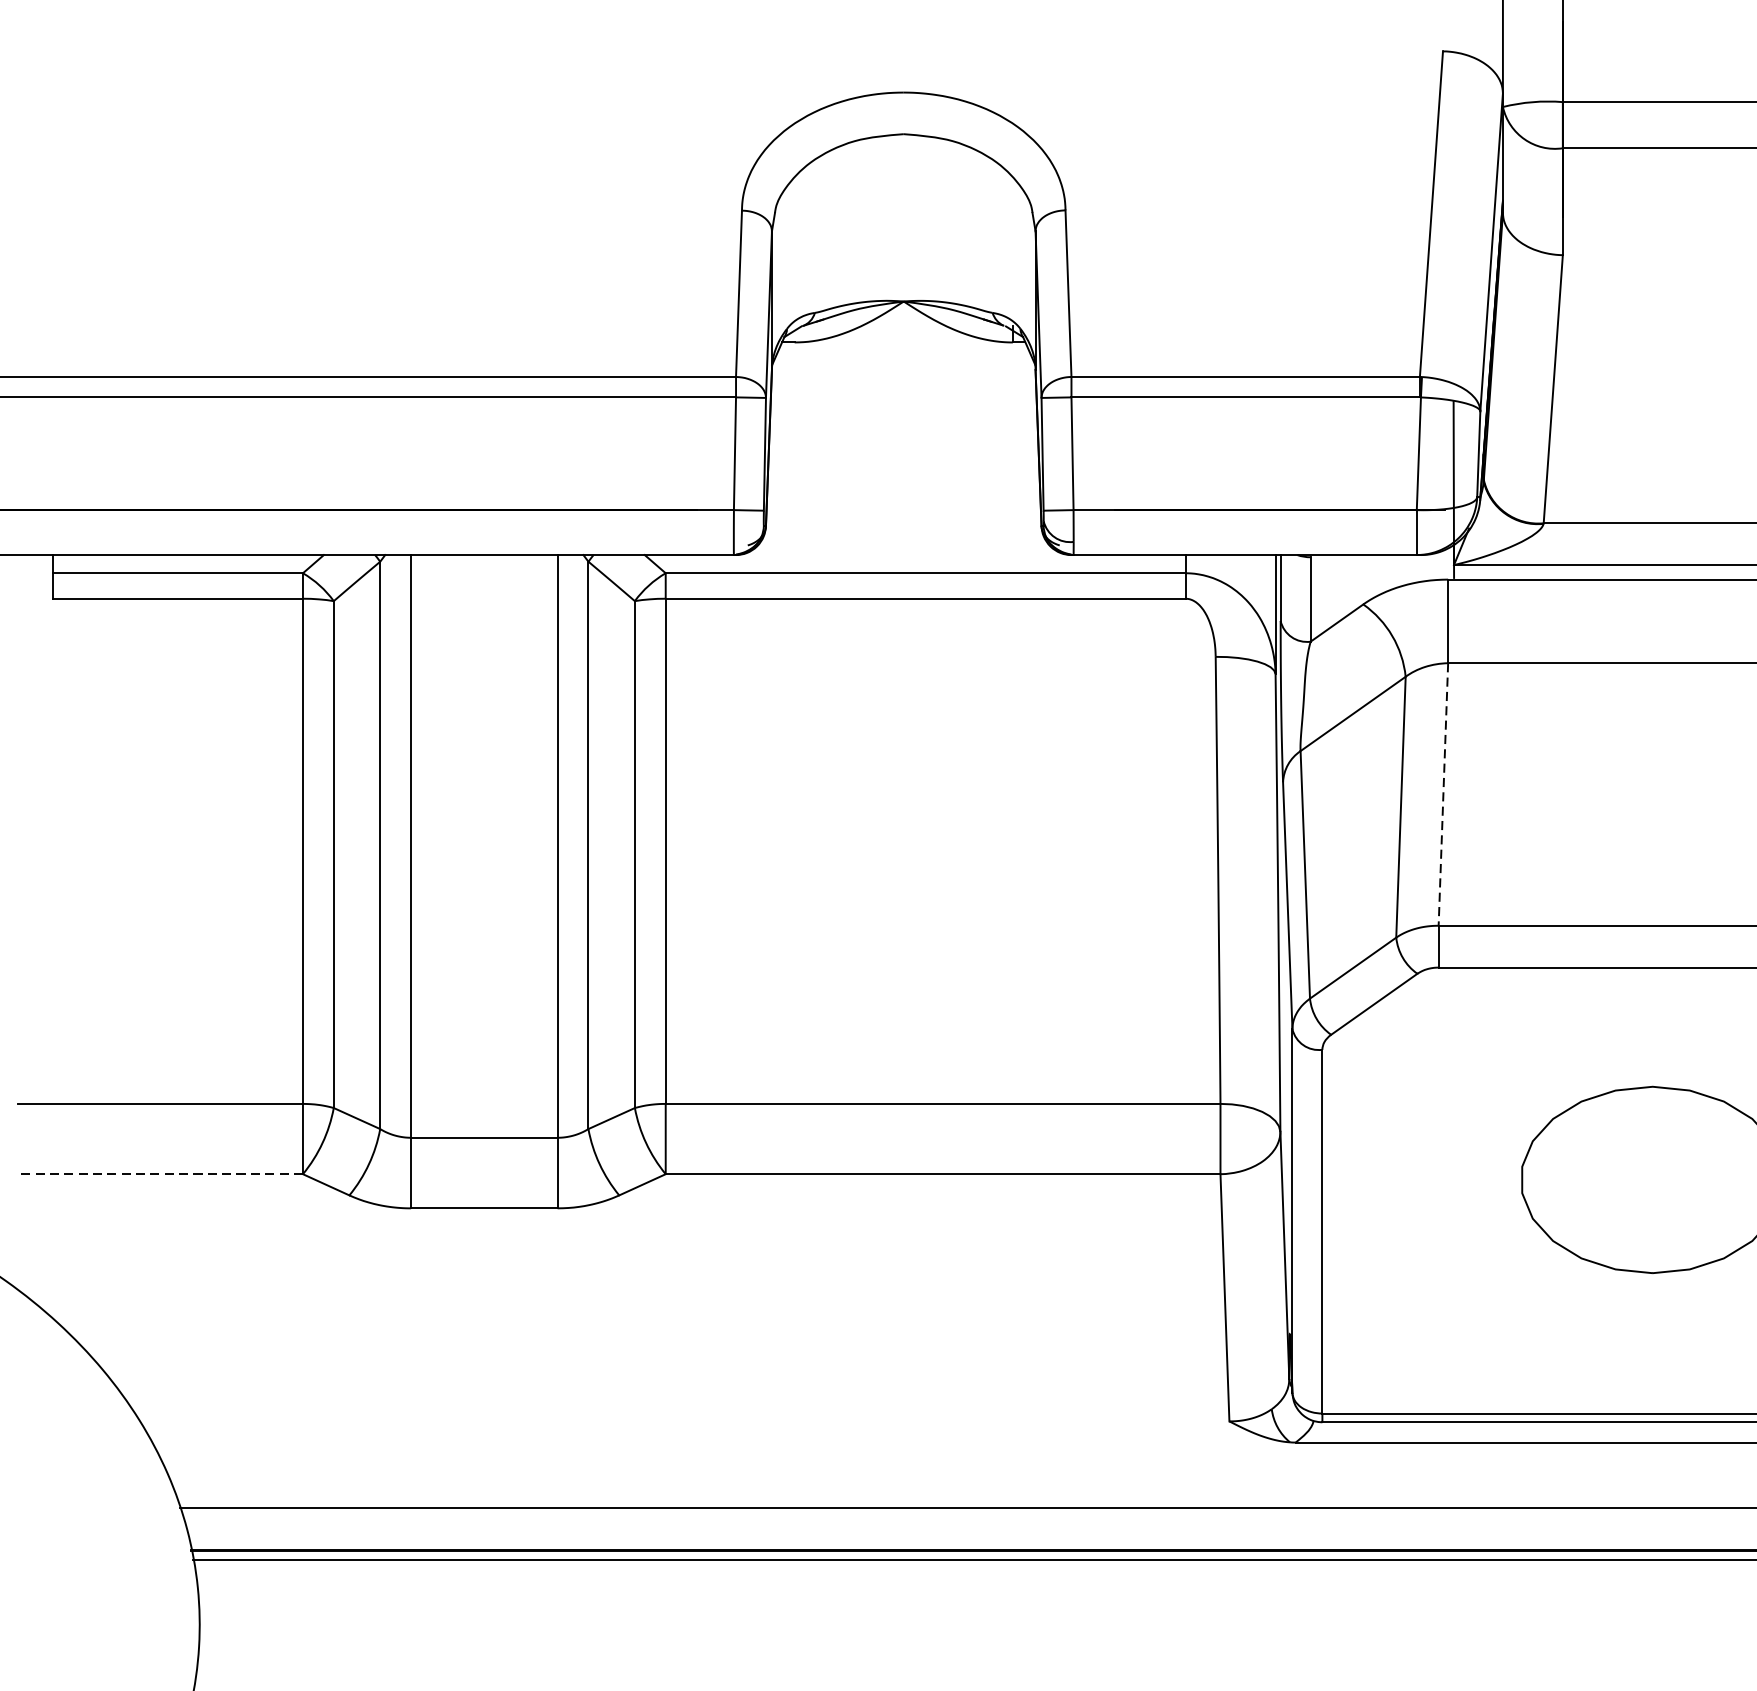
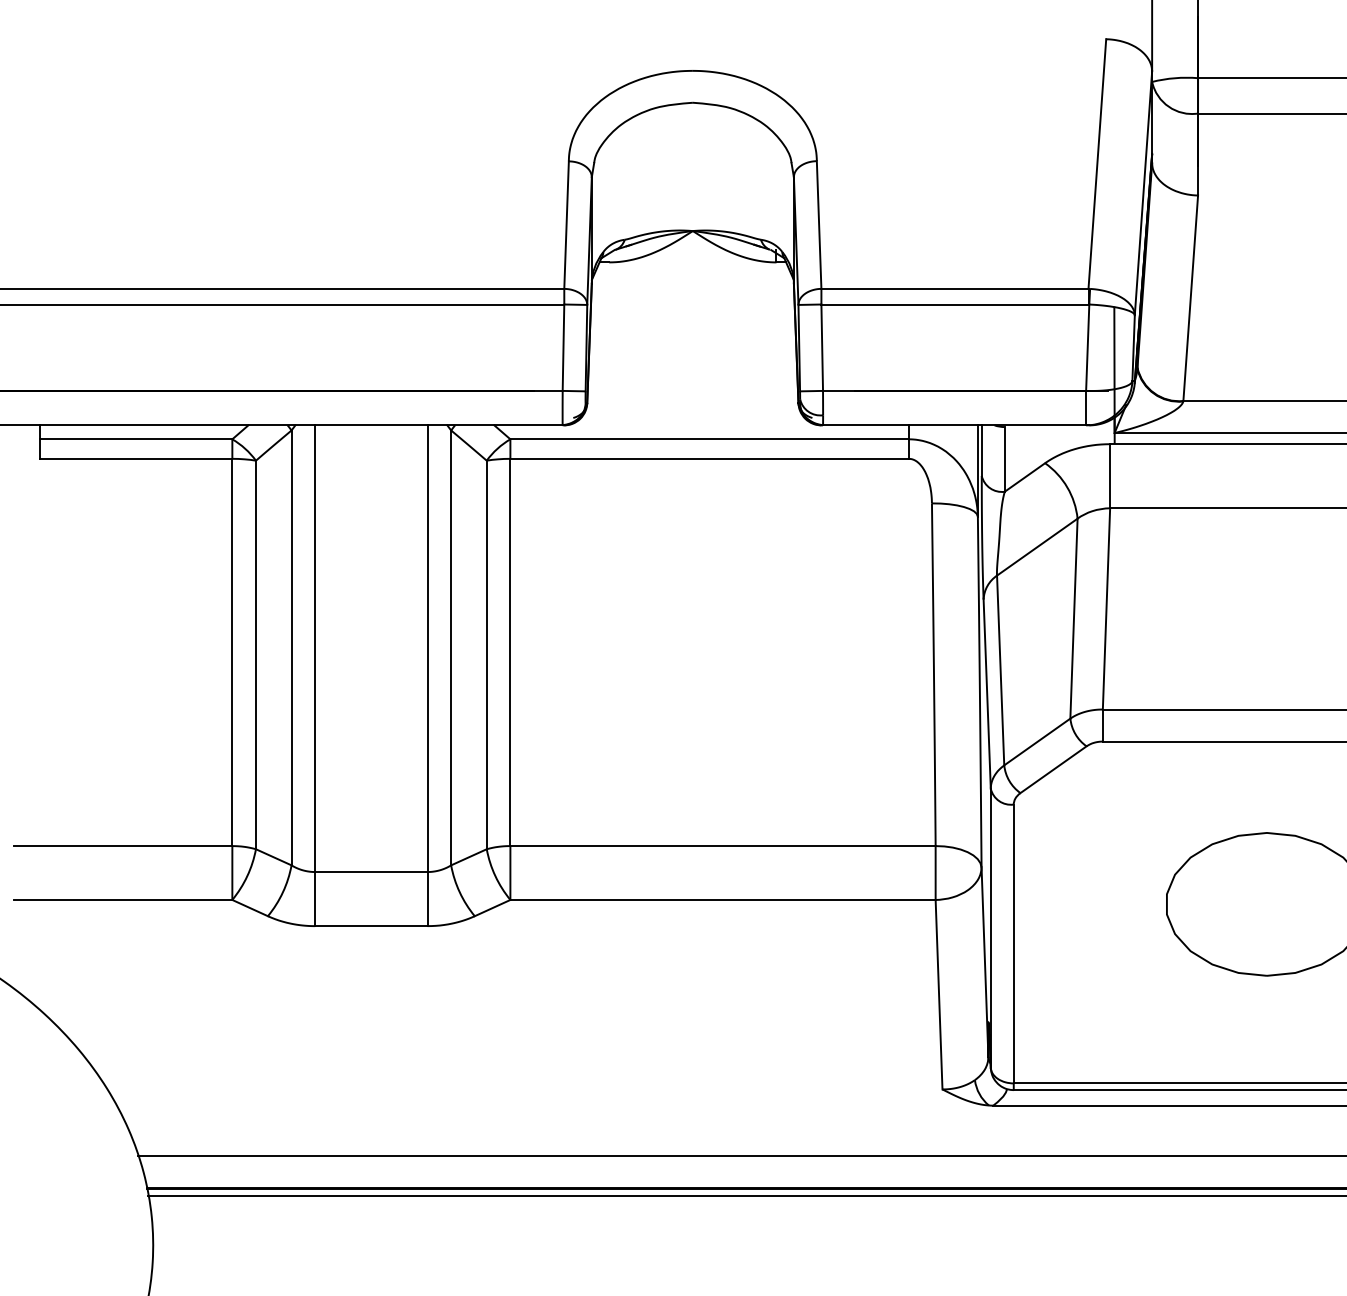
line: (1443, 793) -> (1106, 608), dashed -> solid
line: (159, 1173) -> (122, 899), dashed -> solid

